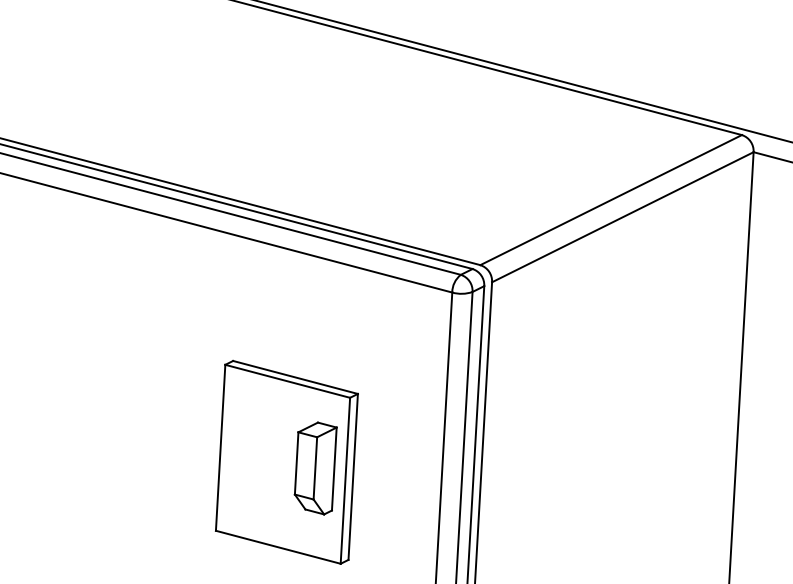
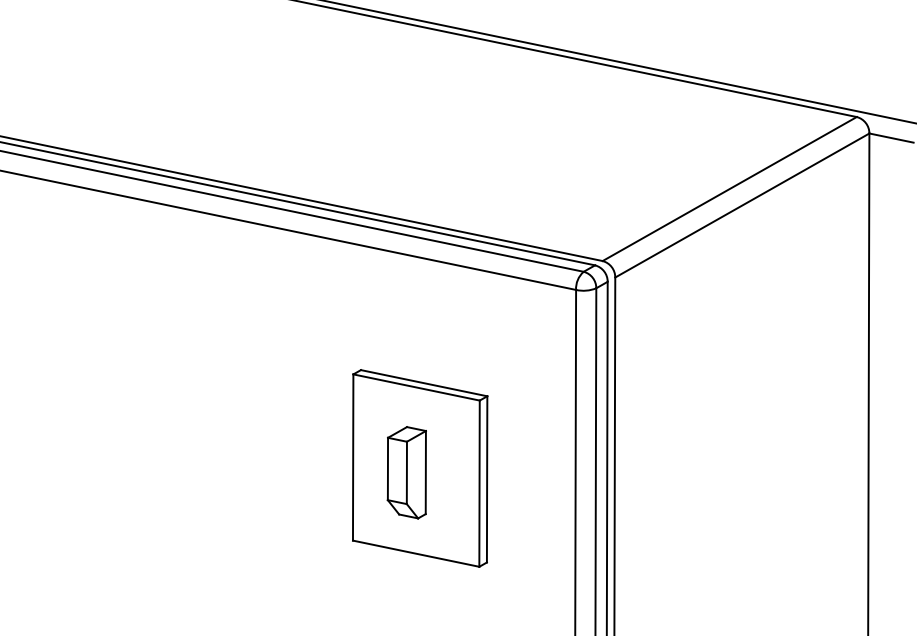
part: (315, 467) -> (406, 472), moved

